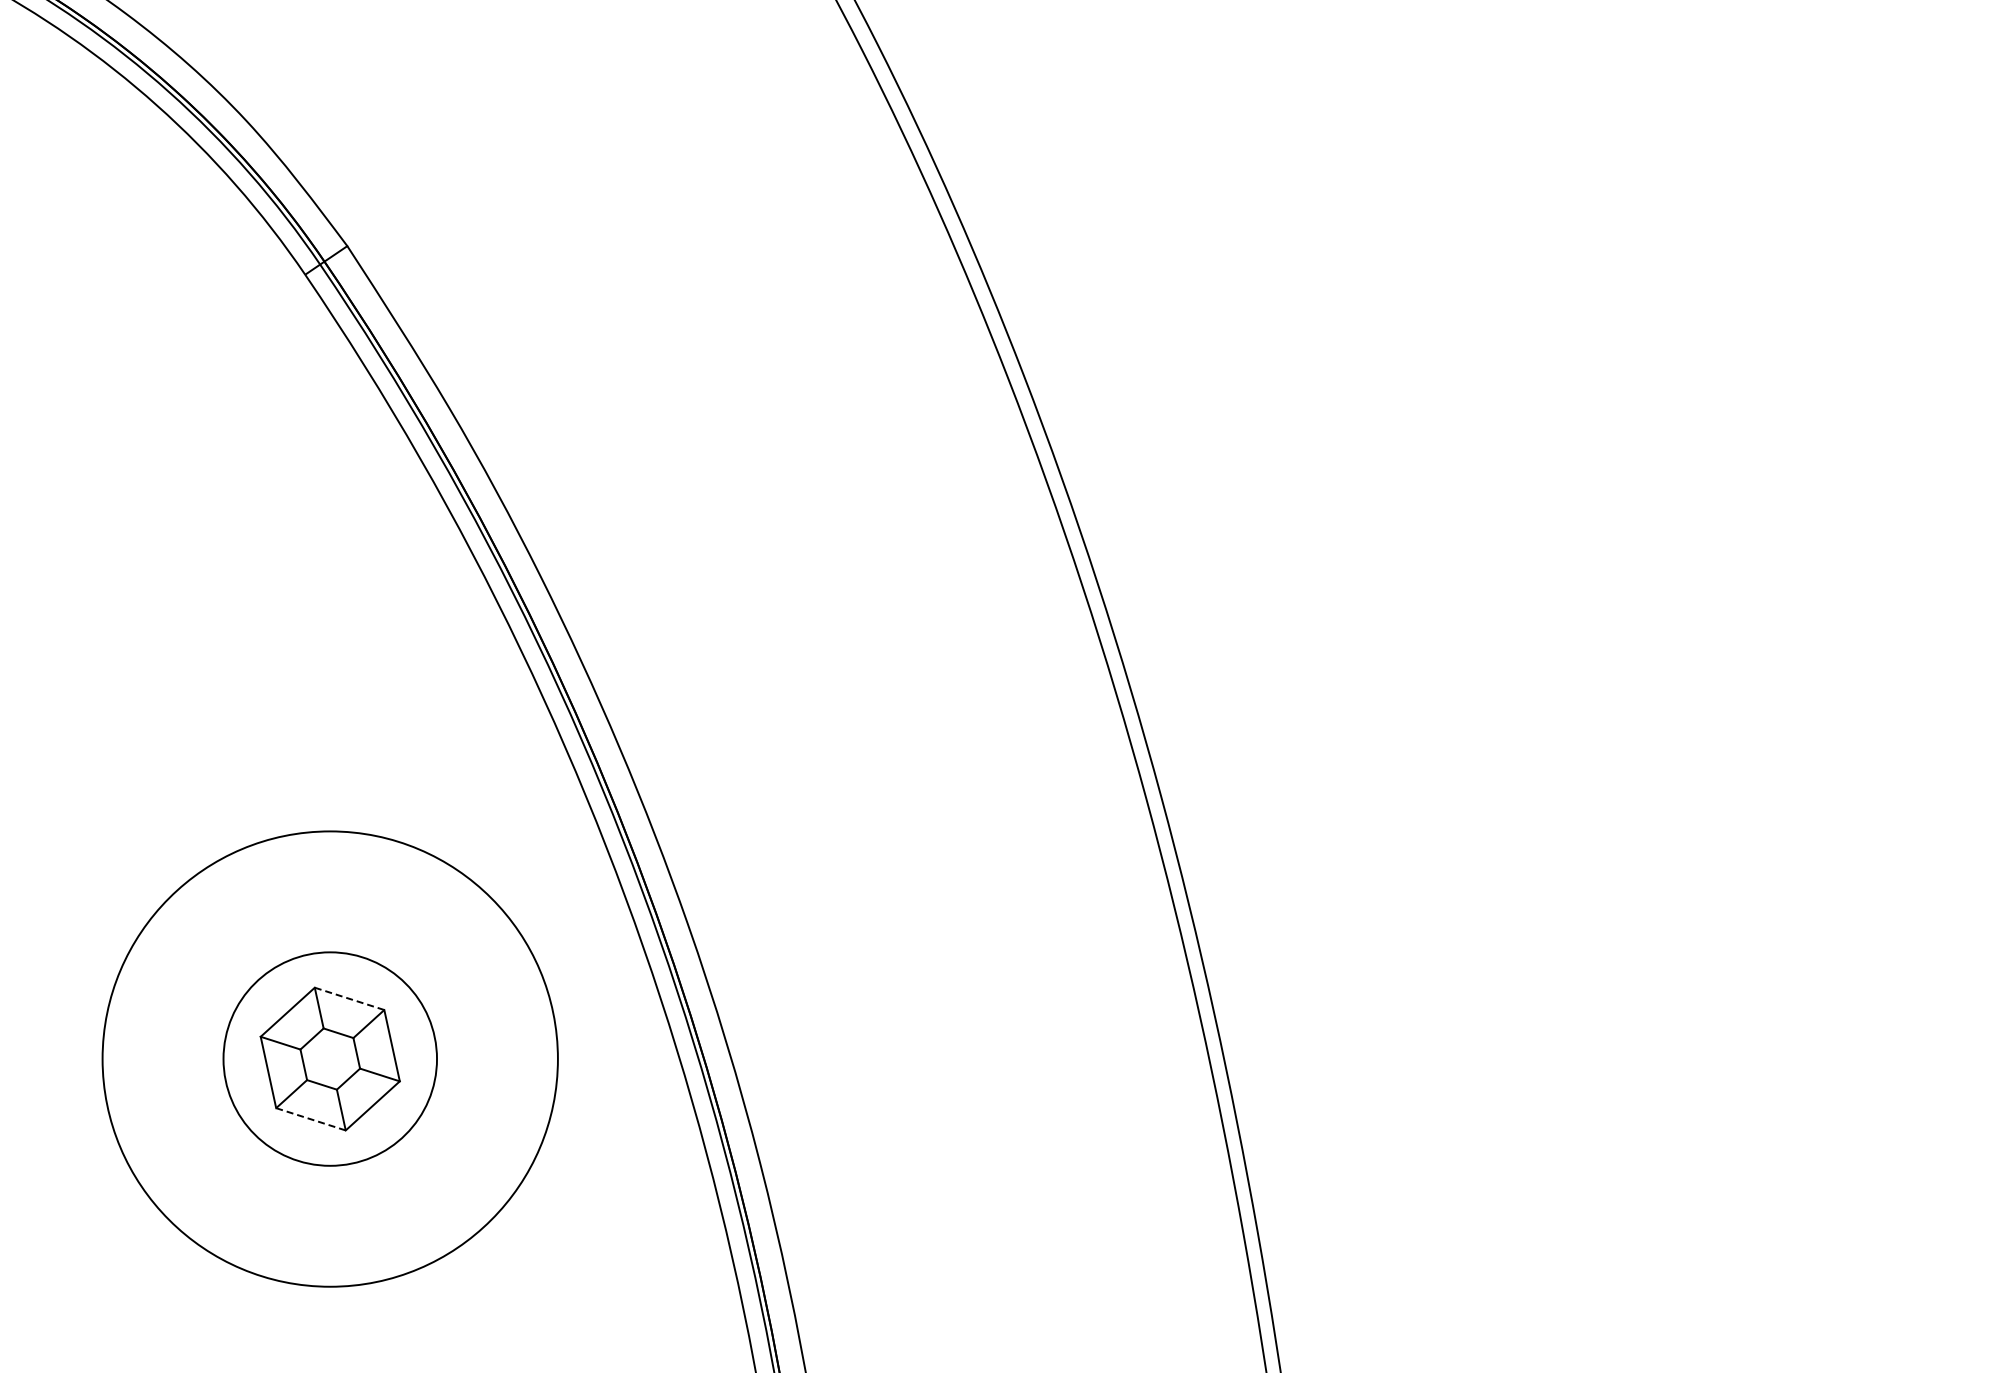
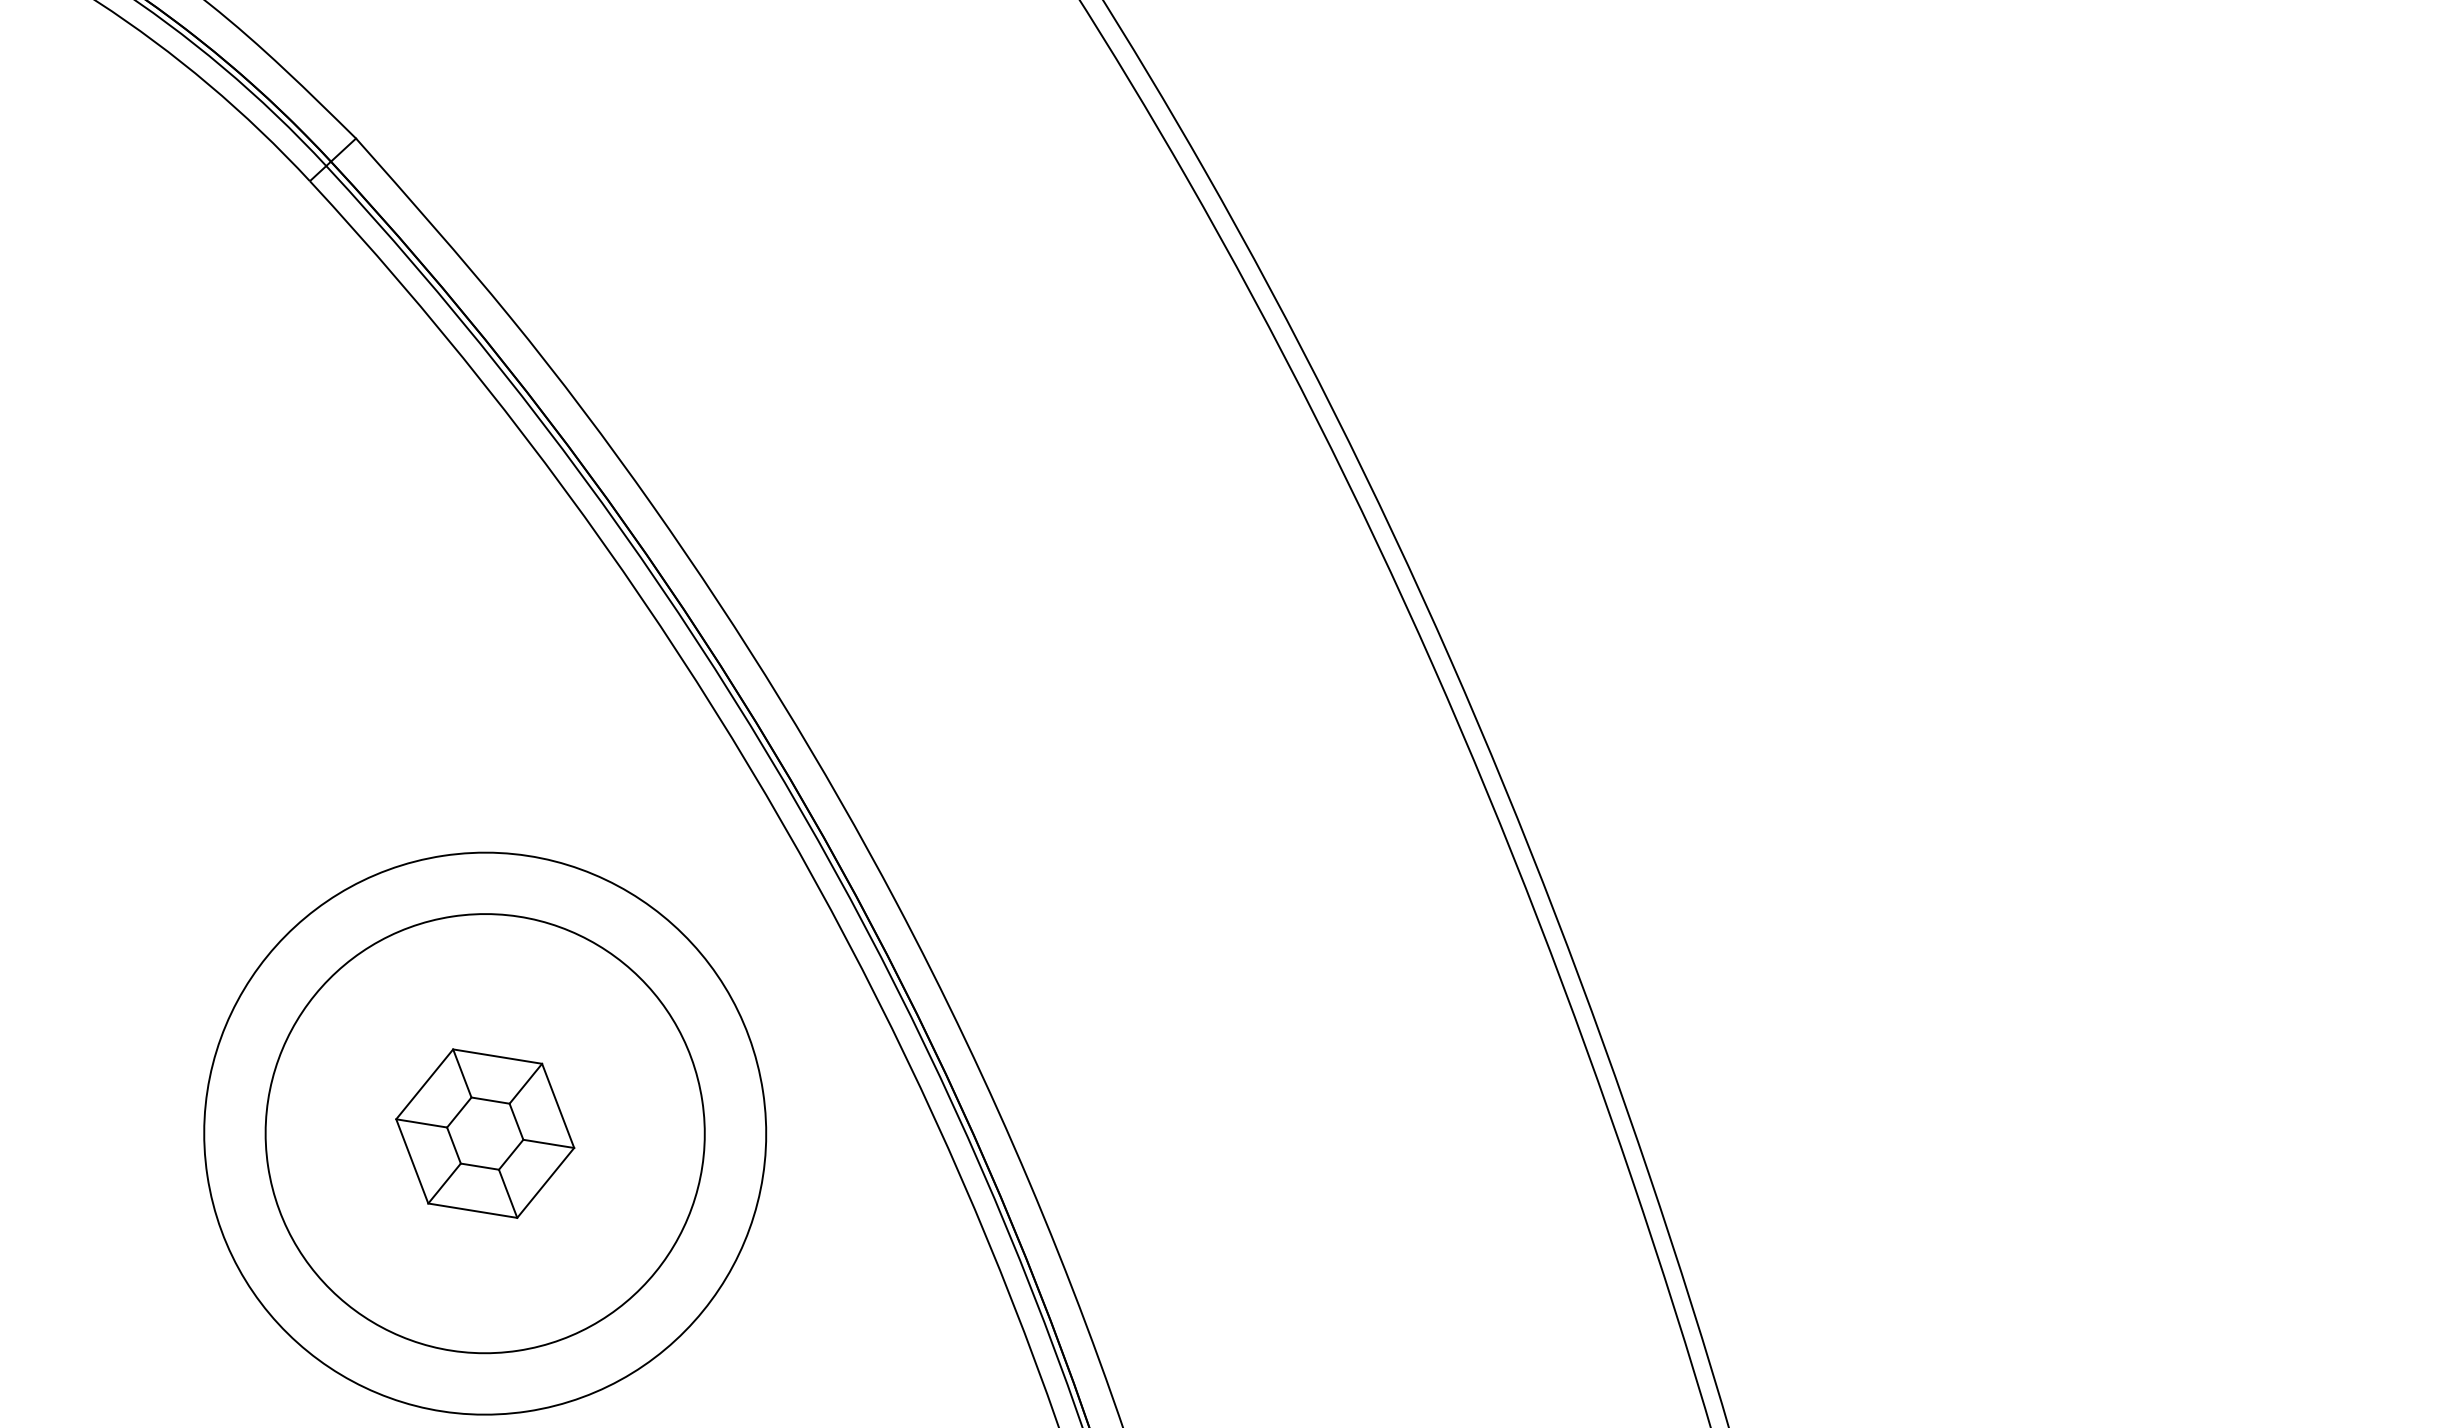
line: (349, 998) -> (497, 1056), dashed -> solid
circle: (330, 1059) -> (485, 1134), size x1.67
line: (310, 1119) -> (472, 1211), dashed -> solid

